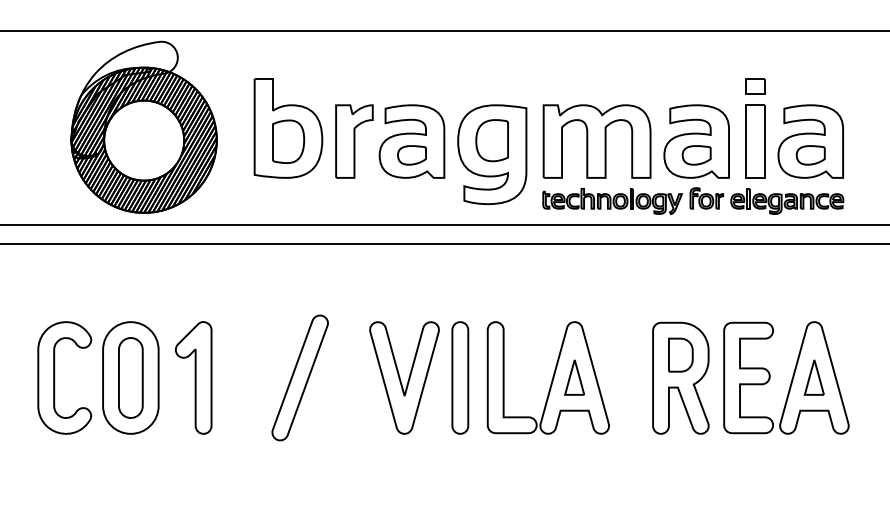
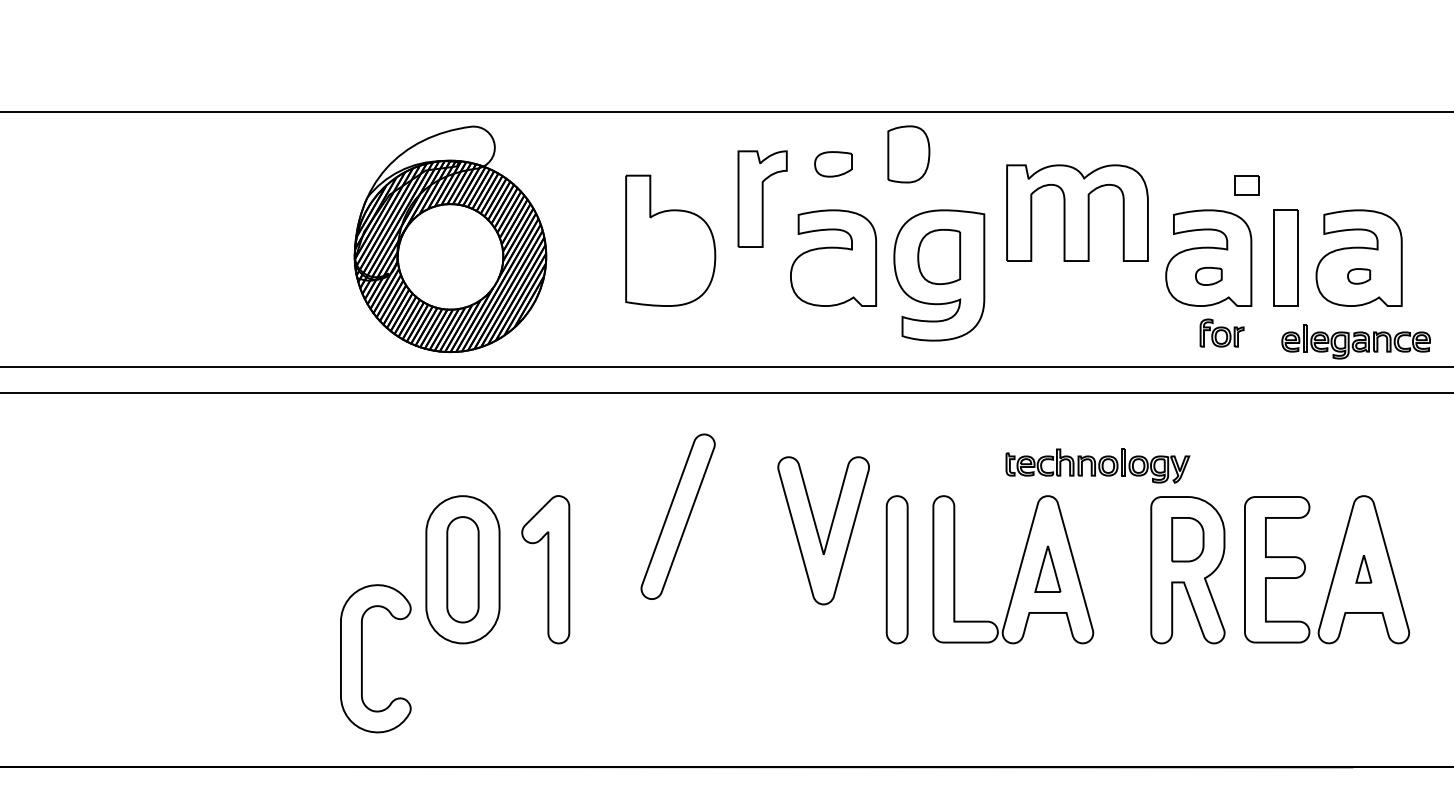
part: (754, 86) -> (1246, 185), moved
part: (144, 127) -> (450, 239), moved
part: (288, 141) -> (908, 154), moved
part: (354, 141) -> (762, 198), moved
part: (597, 141) -> (1077, 212), moved
part: (411, 155) -> (833, 164), moved
part: (696, 155) -> (1208, 276), size x0.7
part: (810, 155) -> (1358, 276), size x0.6
part: (612, 201) -> (1097, 465), moved
part: (786, 201) -> (1355, 341), moved
part: (54, 377) -> (362, 658), moved
part: (299, 377) -> (677, 516), moved
part: (404, 377) -> (823, 530), moved
part: (814, 377) -> (1363, 568), size x0.6

